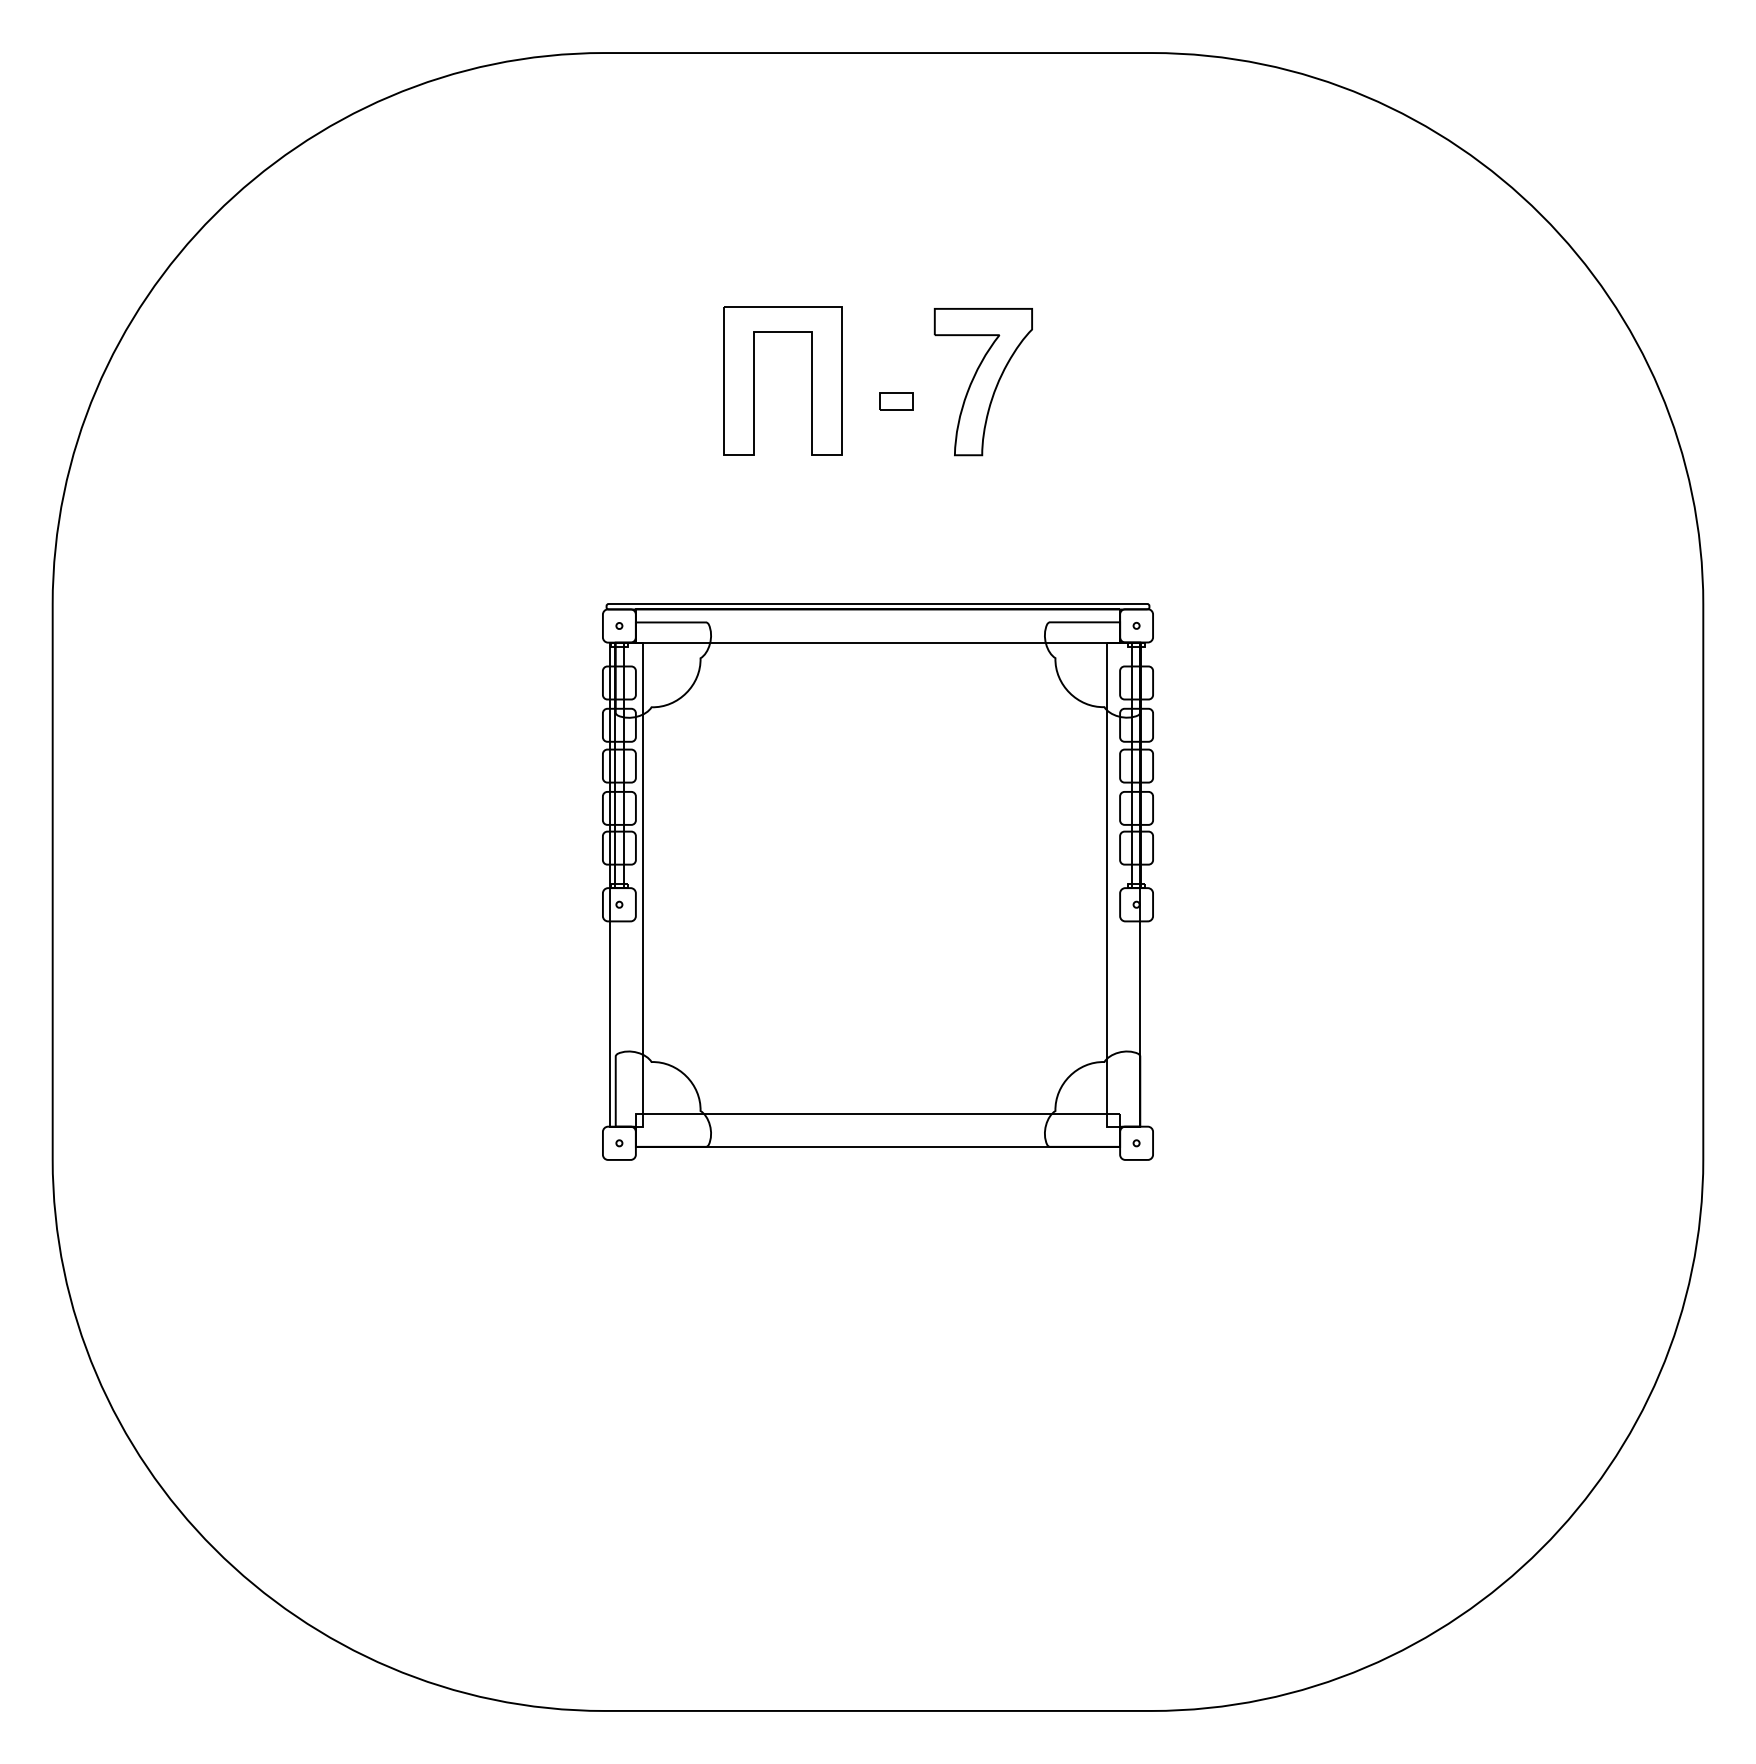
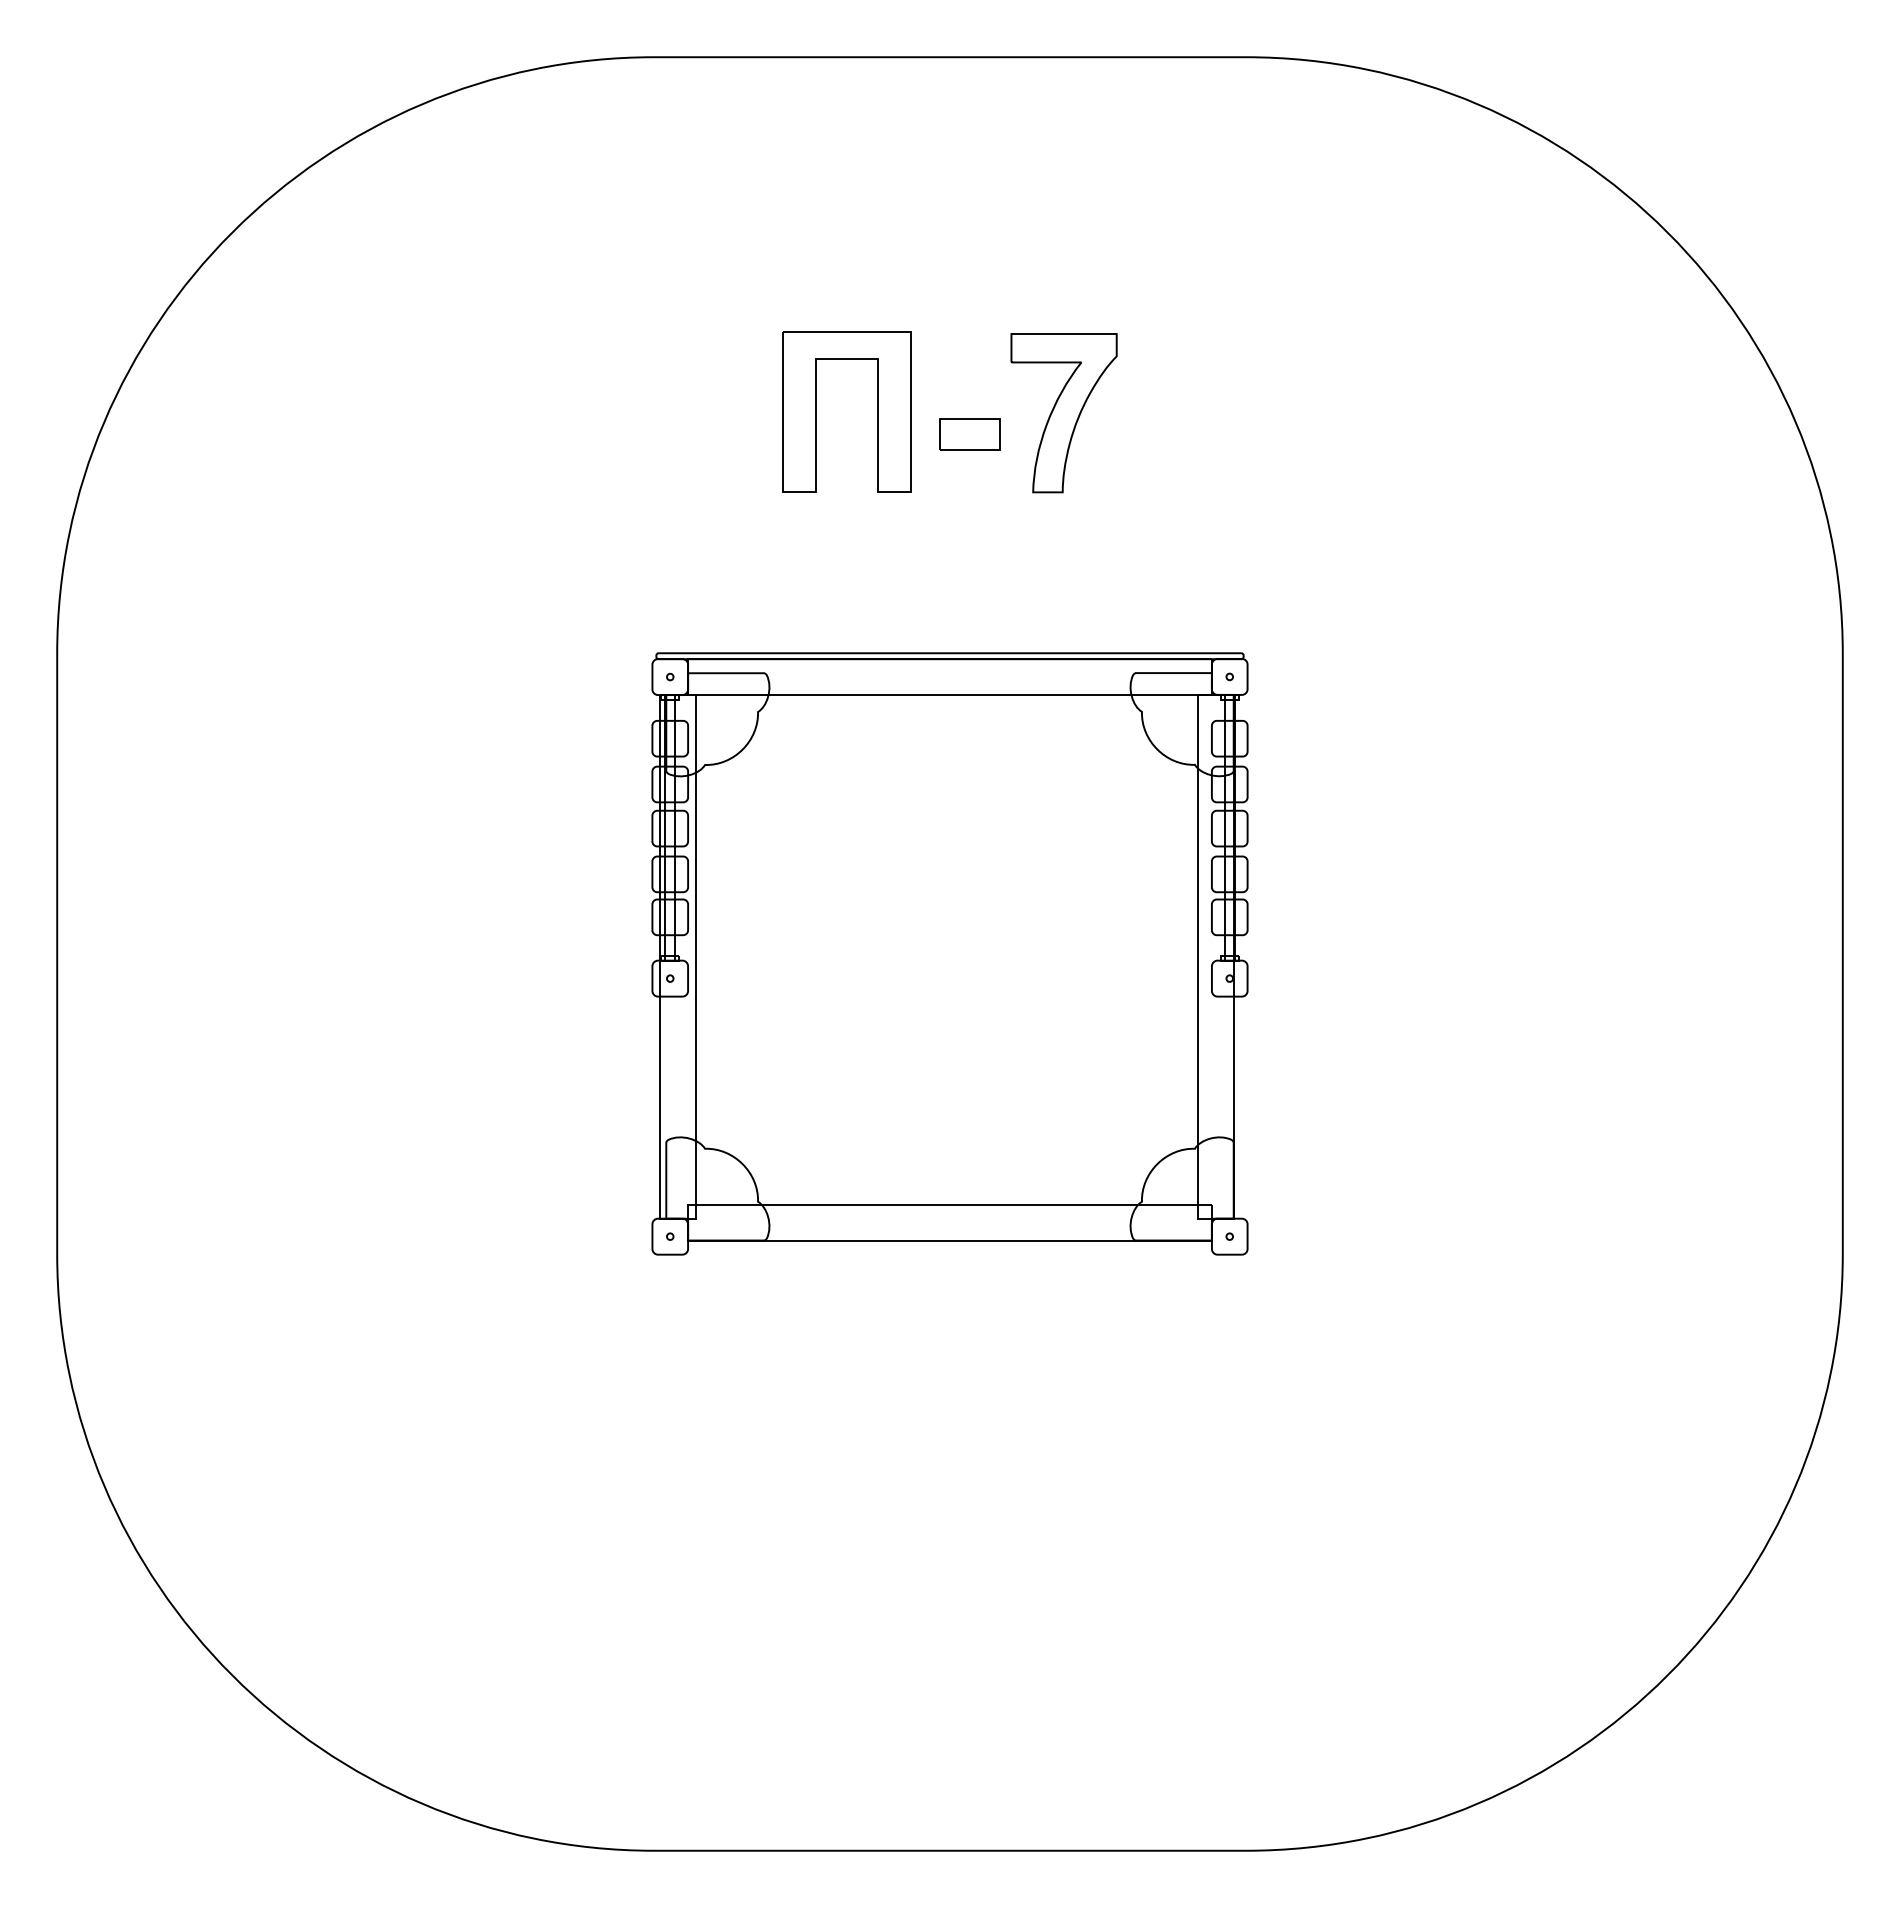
part: (896, 401) -> (969, 434), size x1.67

